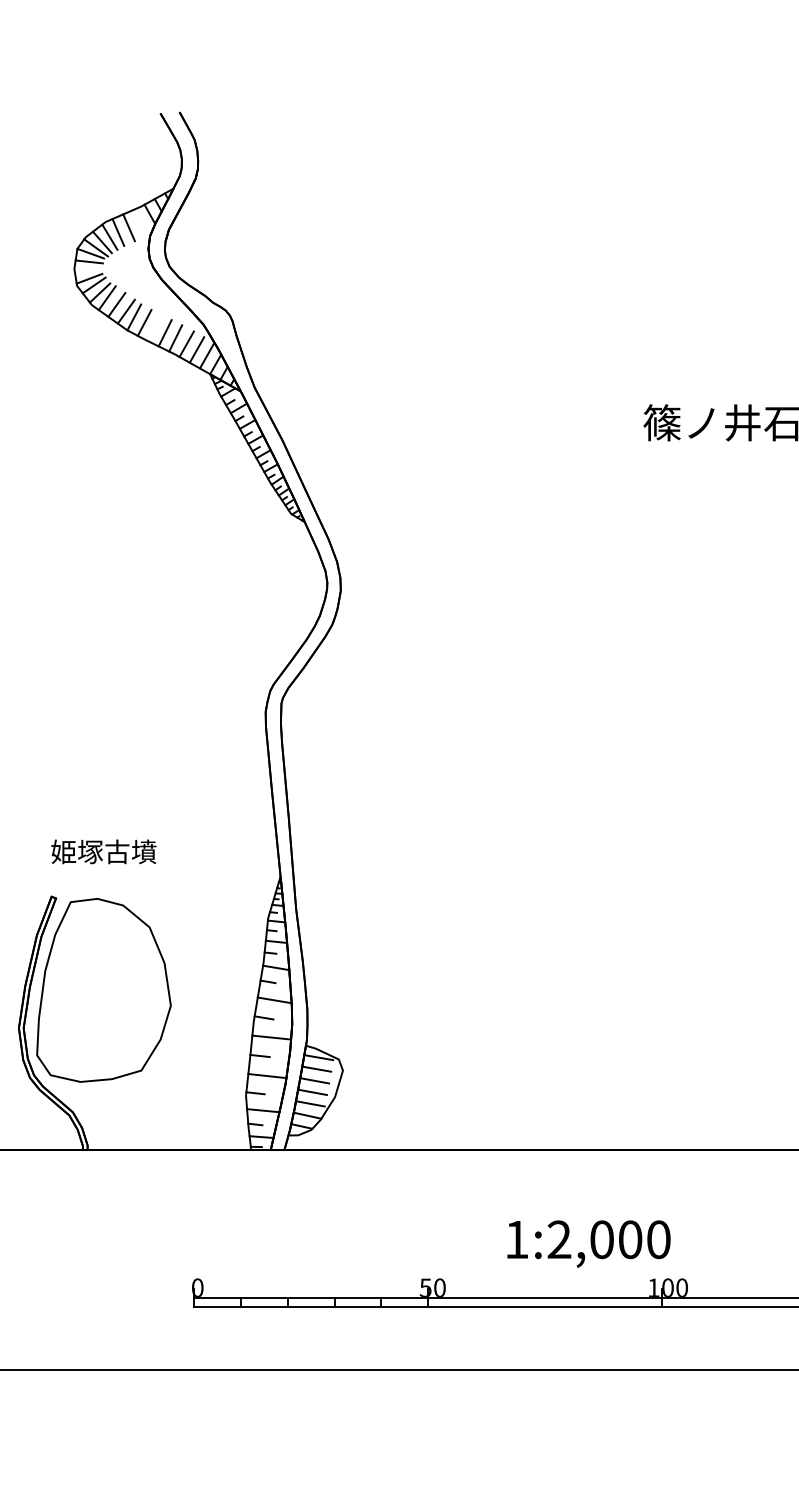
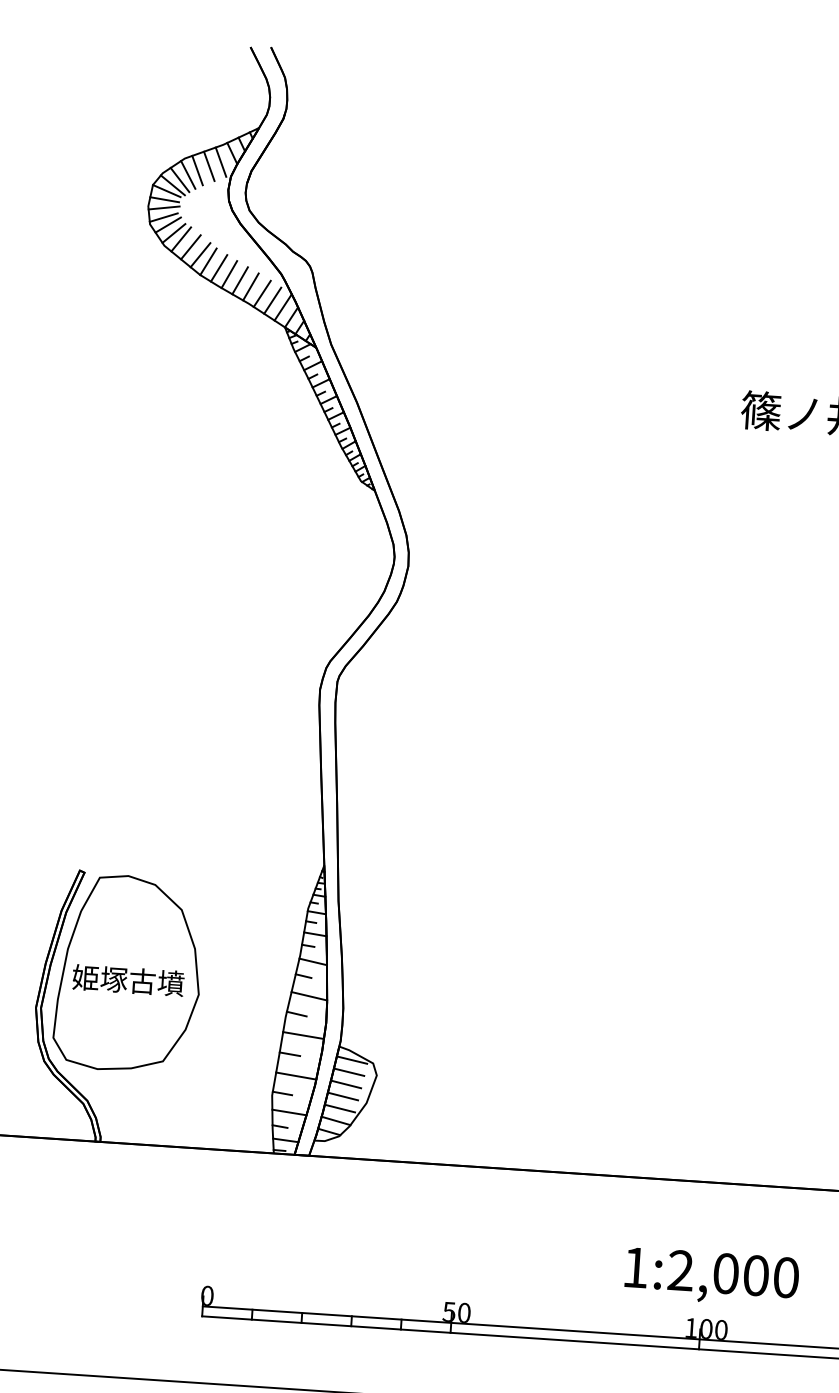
line: (139, 222) -> (220, 161), added
line: (88, 269) -> (163, 207), added
line: (154, 328) -> (229, 274), added
text: (103, 851) -> (127, 980), moved
text: (588, 1243) -> (711, 1276), moved

